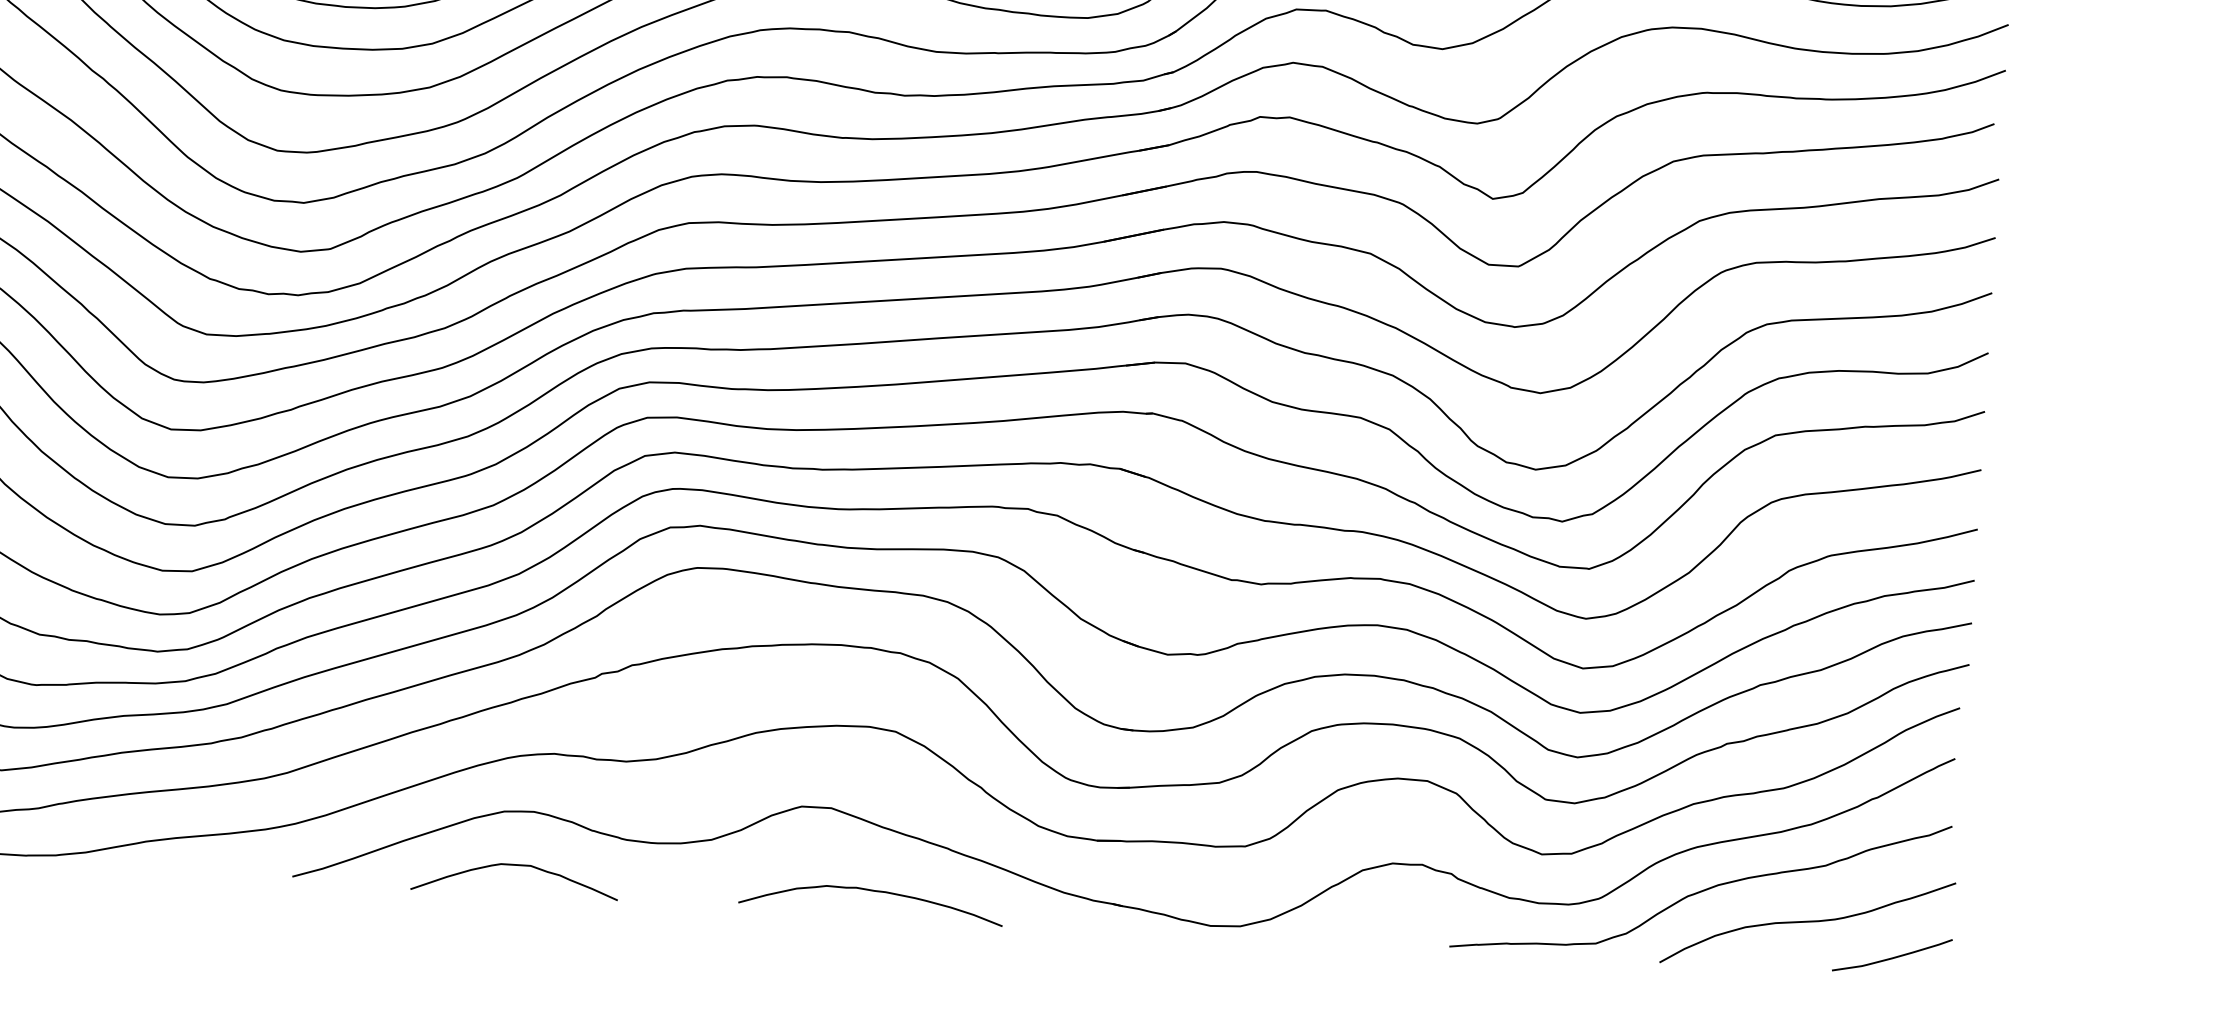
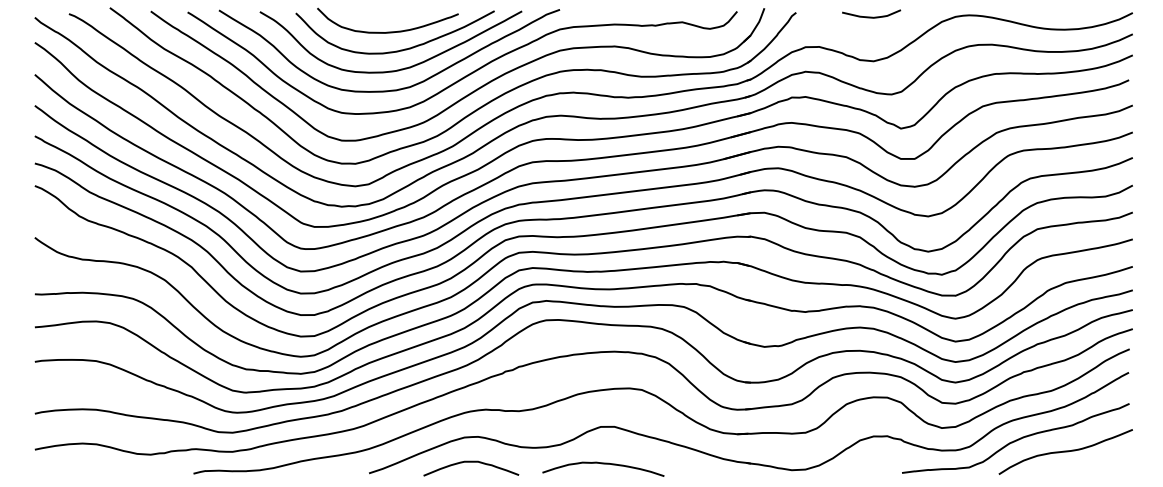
curve: (871, 892) -> (603, 464), moved
curve: (1894, 955) -> (1106, 464), removed

